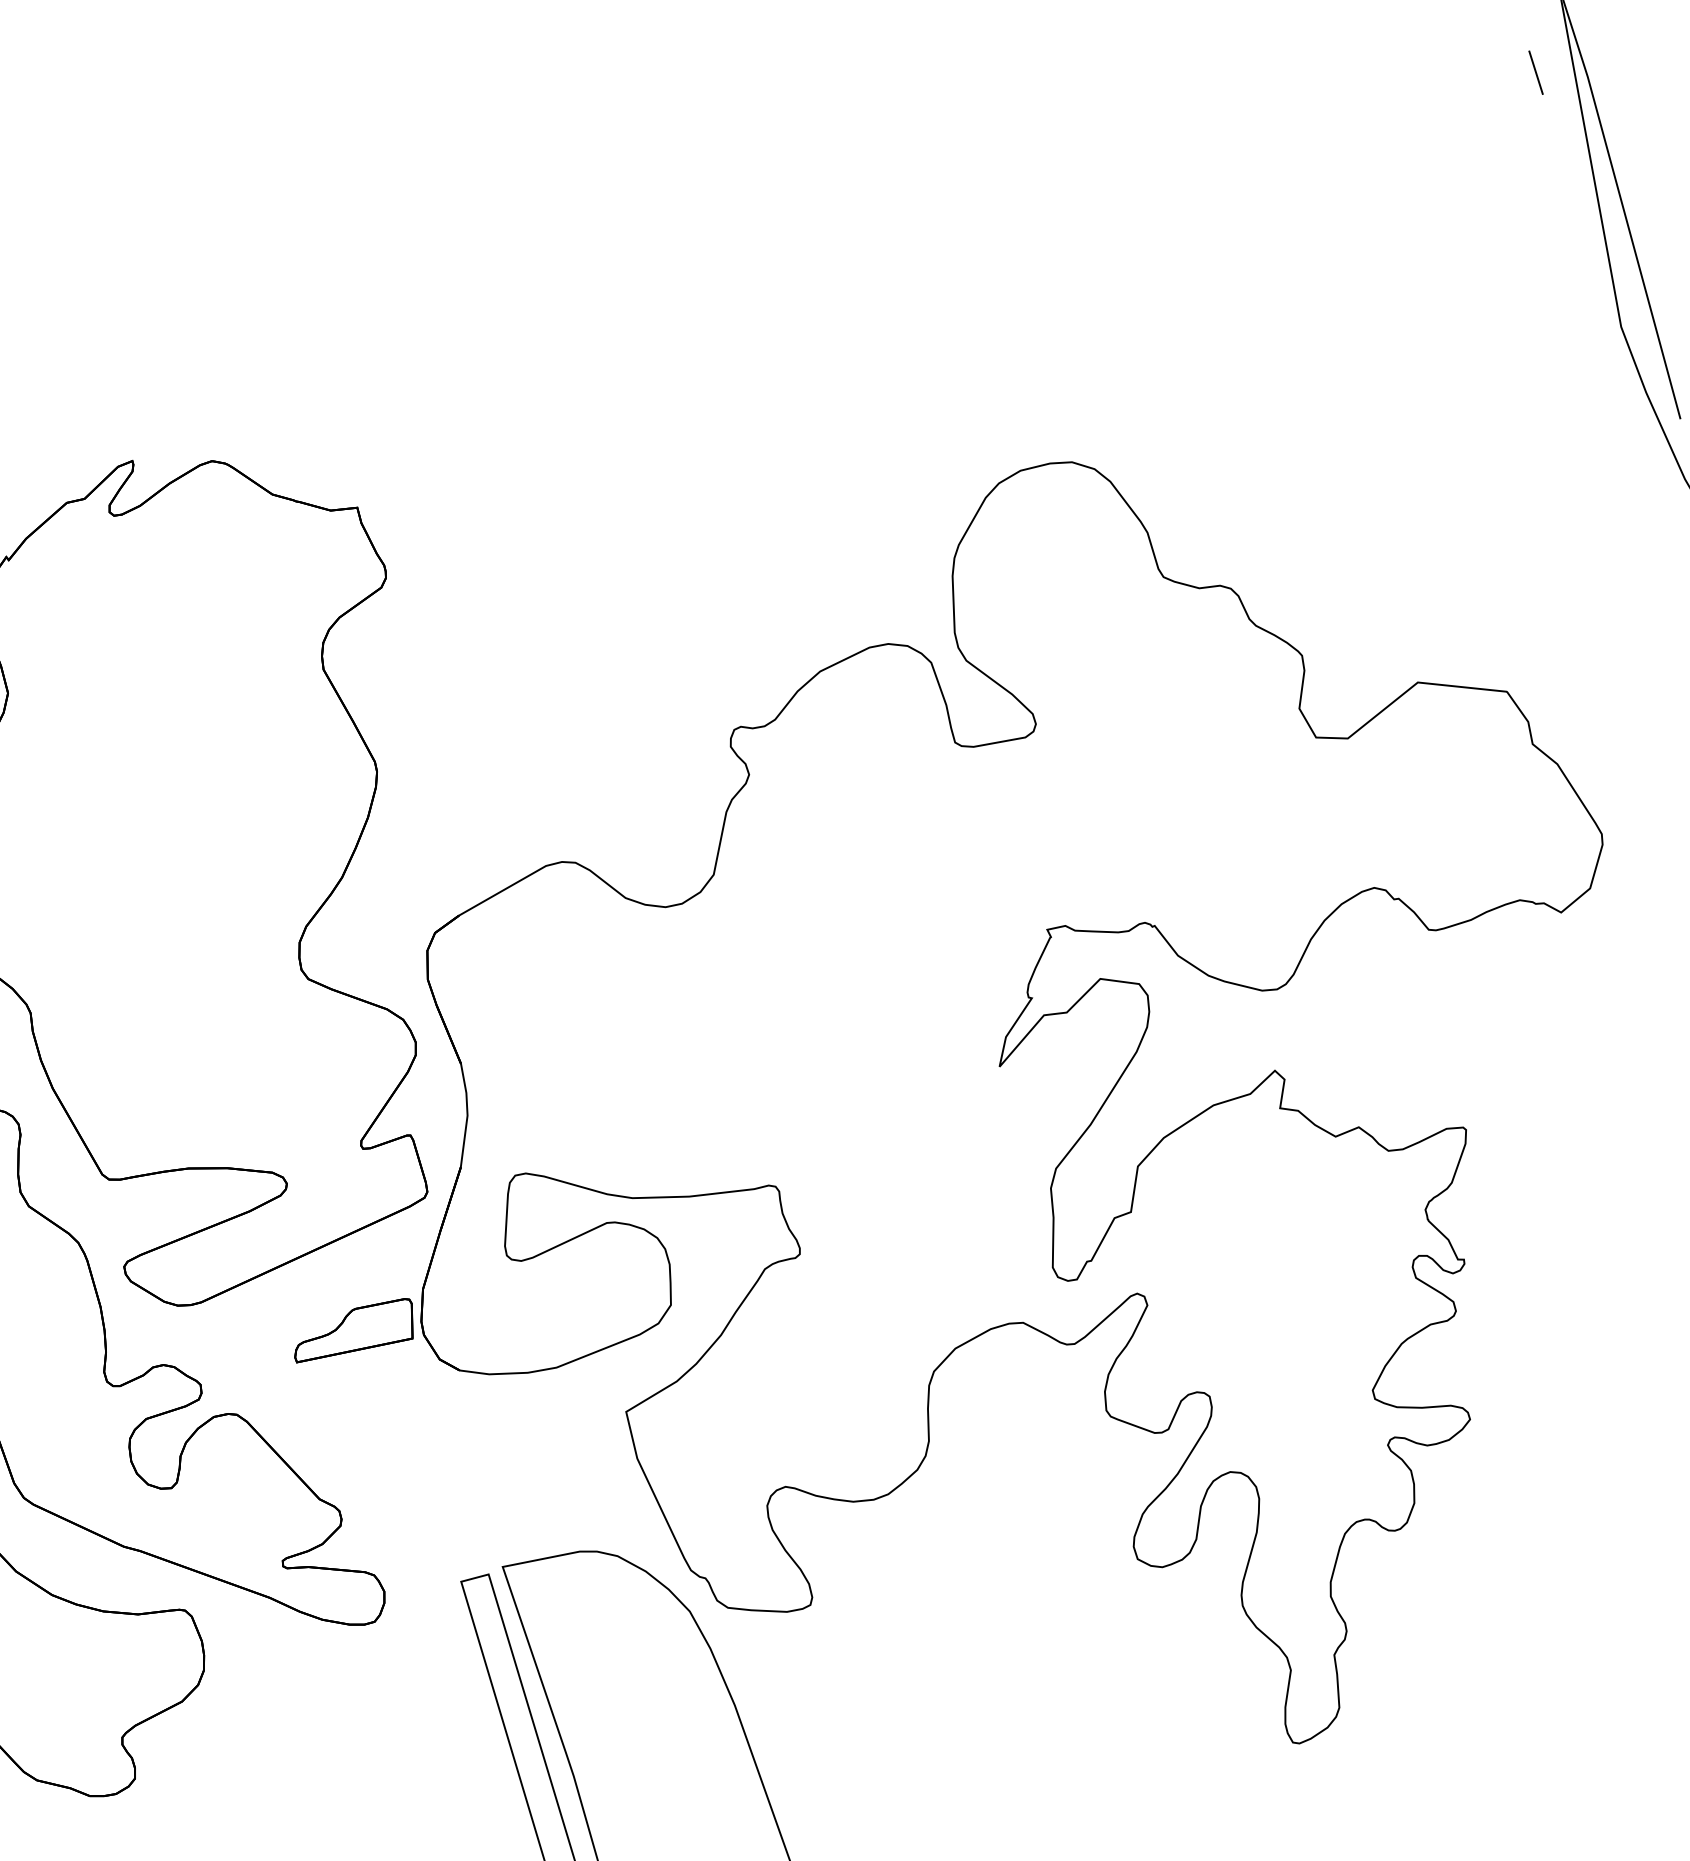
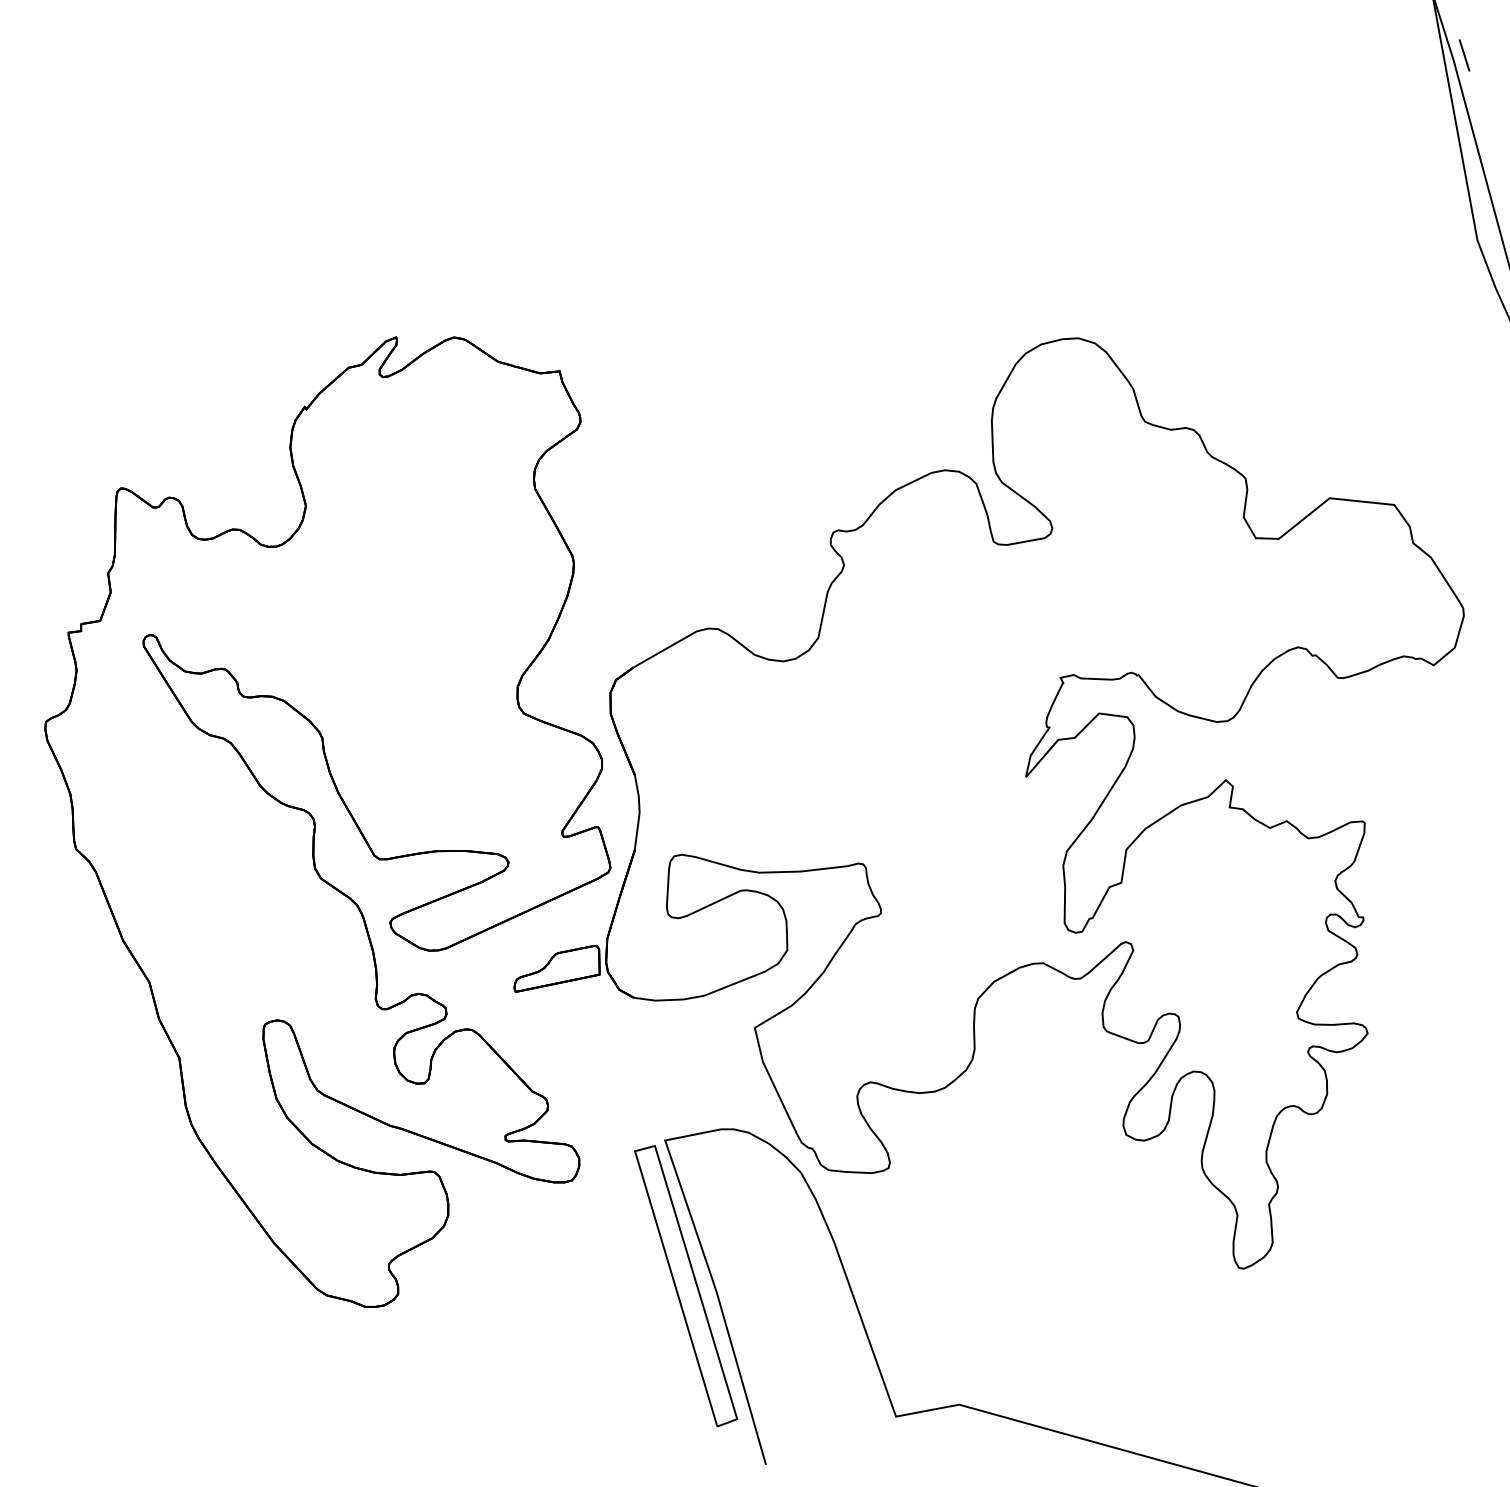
line: (1536, 72) -> (1464, 55), moved

